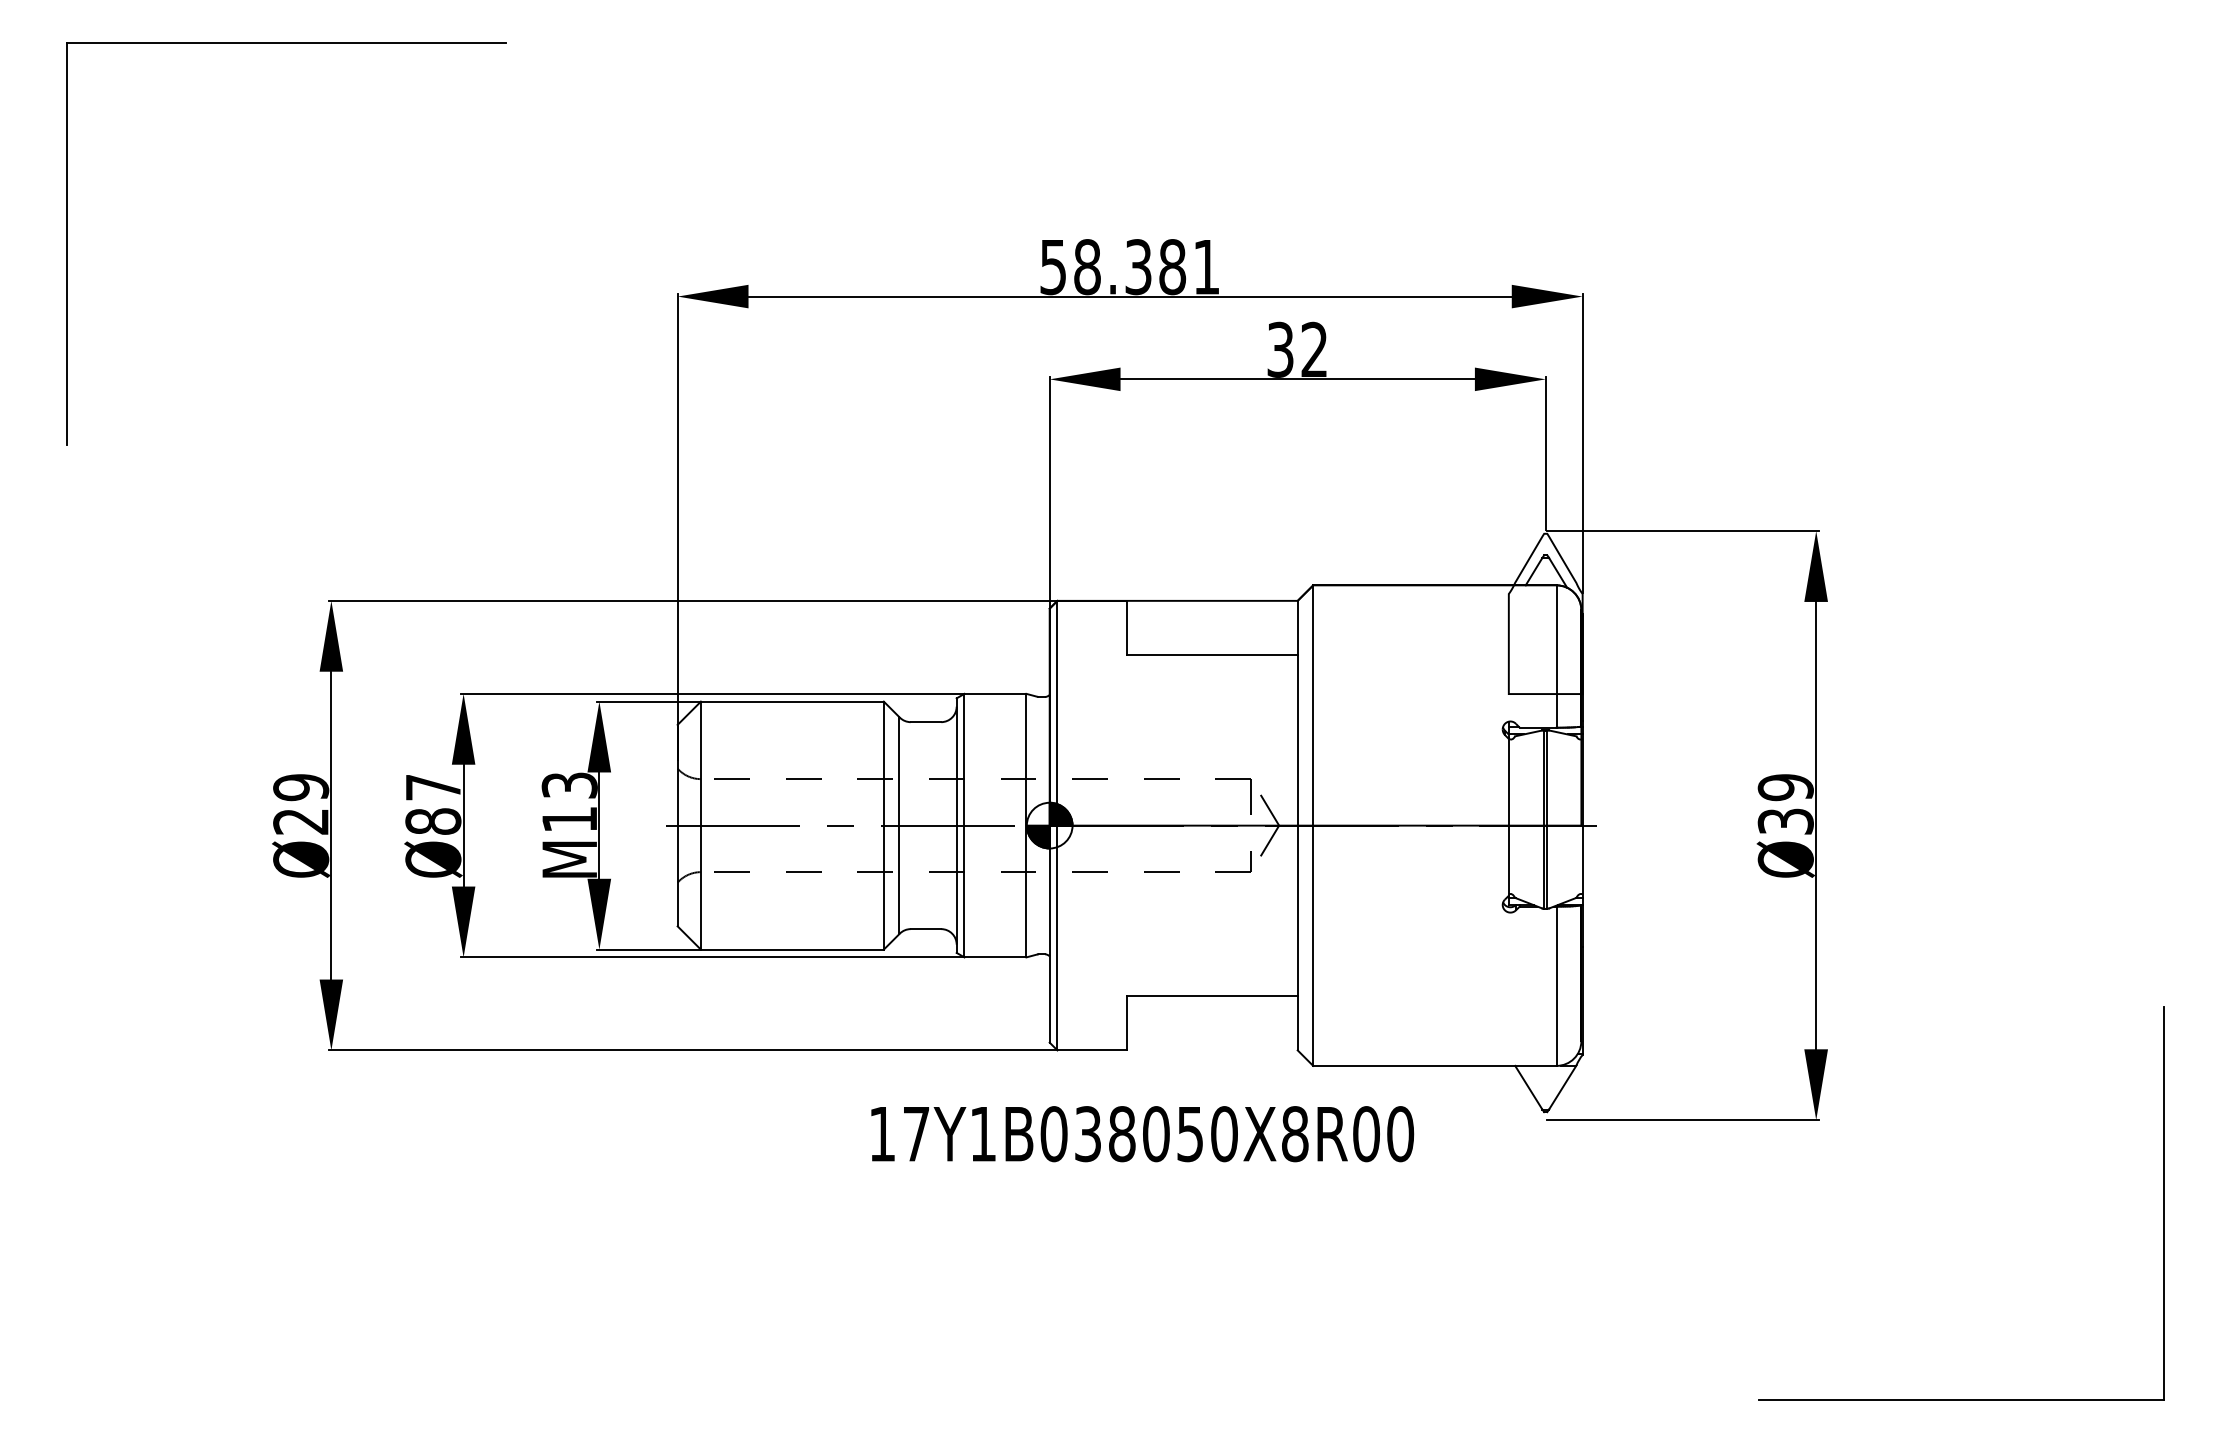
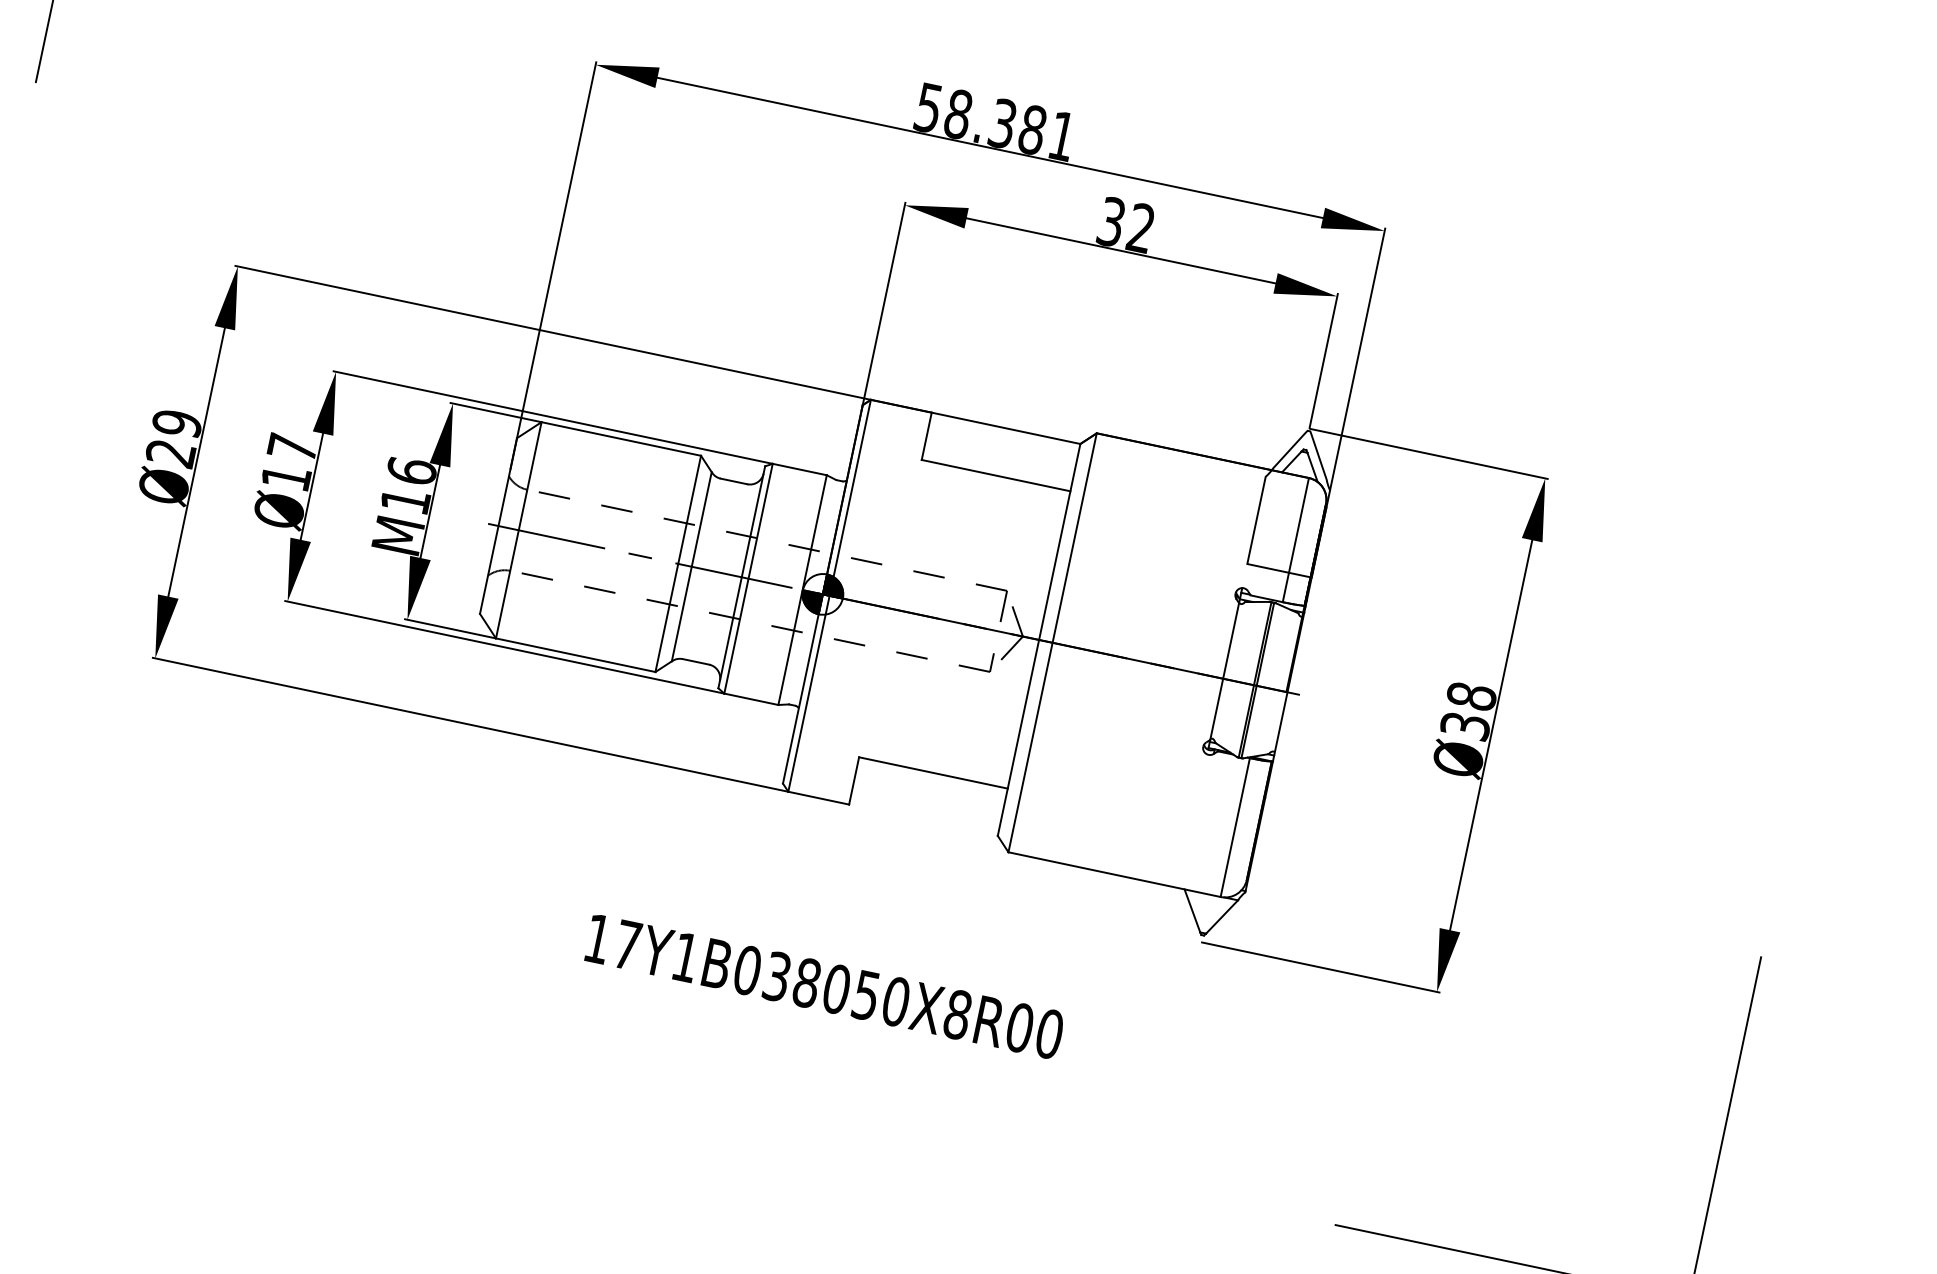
text: (569, 784) -> (411, 470), M13 -> M16
text: (1785, 787) -> (1471, 696), Ø39 -> Ø38
text: (433, 821) -> (286, 477), Ø87 -> Ø17
text: (1142, 1134) -> (824, 987), moved

